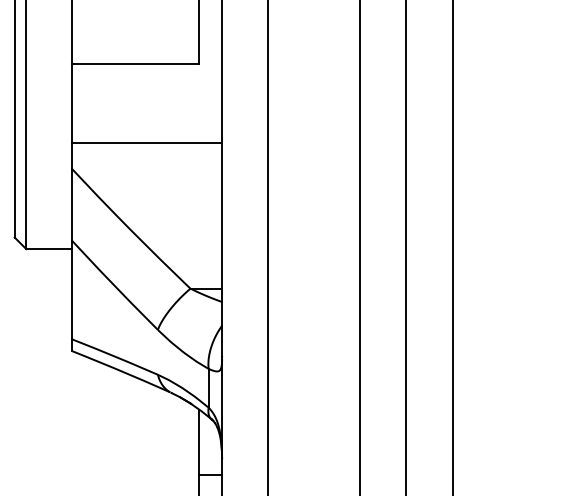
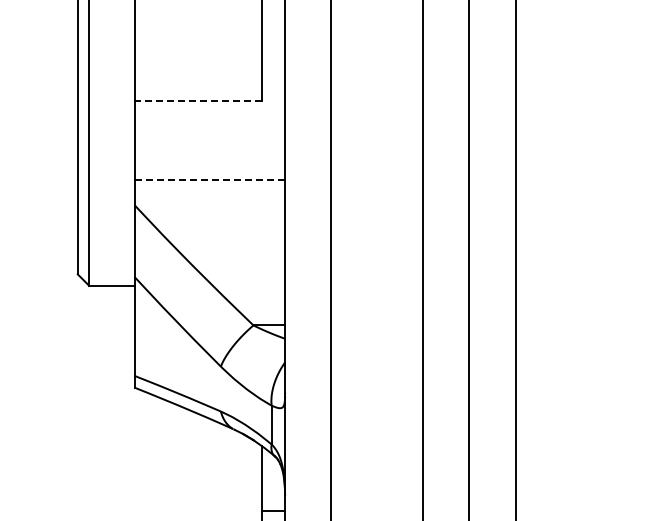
line: (135, 64) -> (198, 101), solid -> dashed
line: (147, 143) -> (210, 180), solid -> dashed

